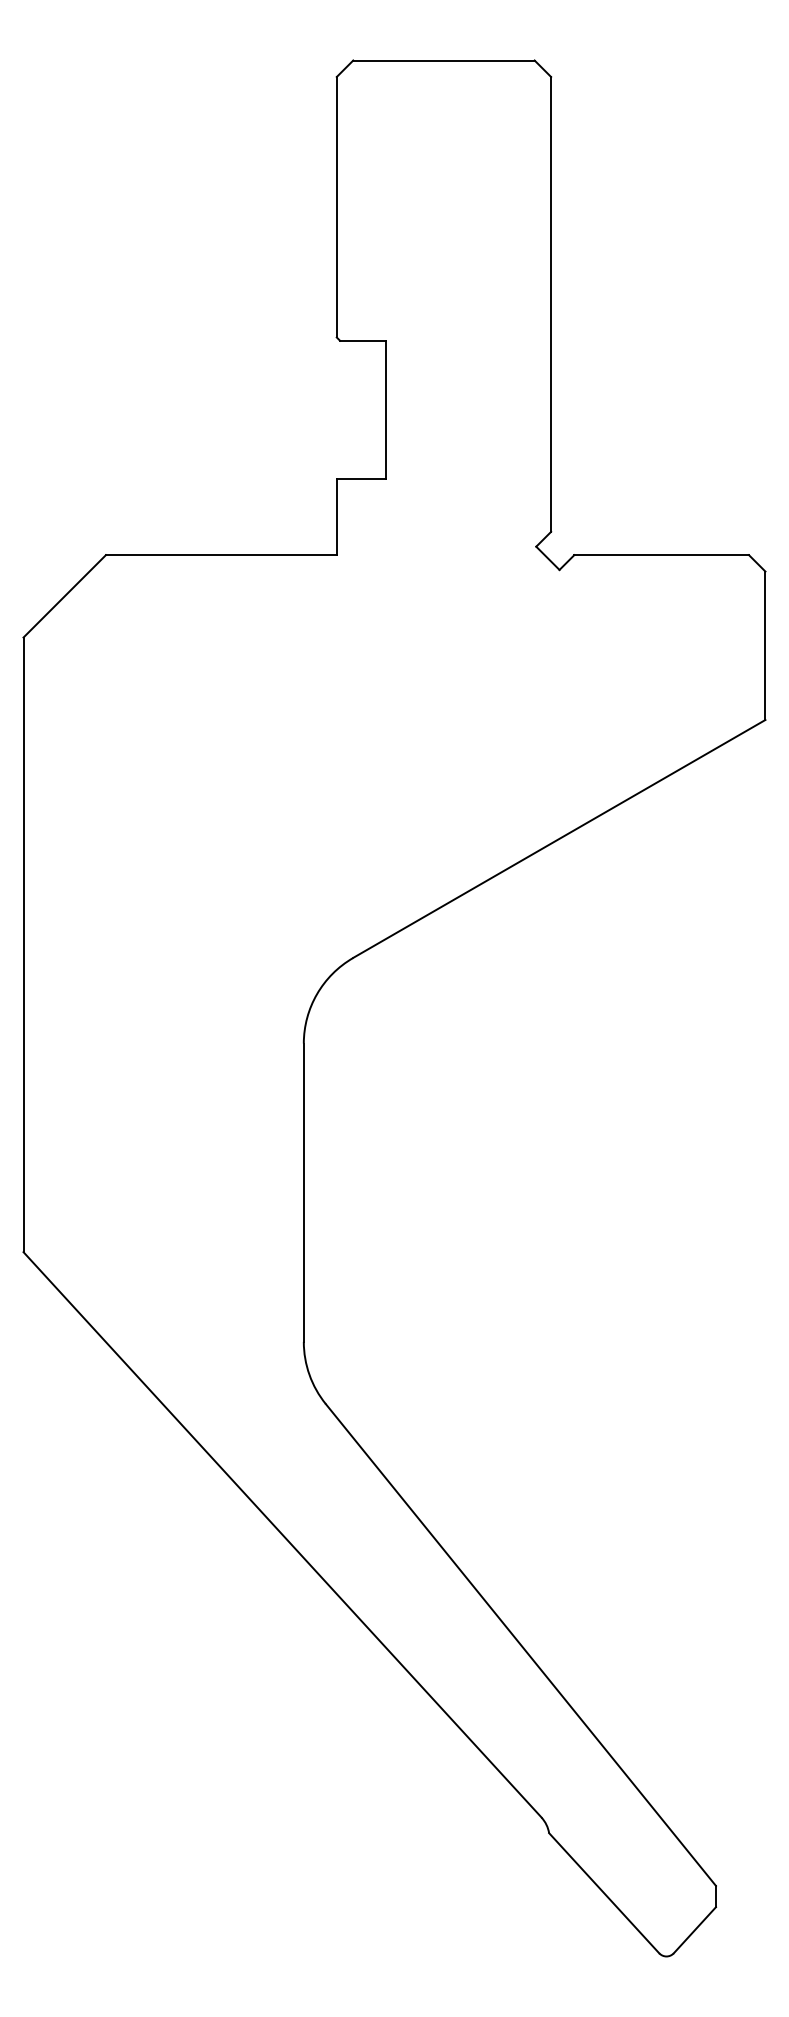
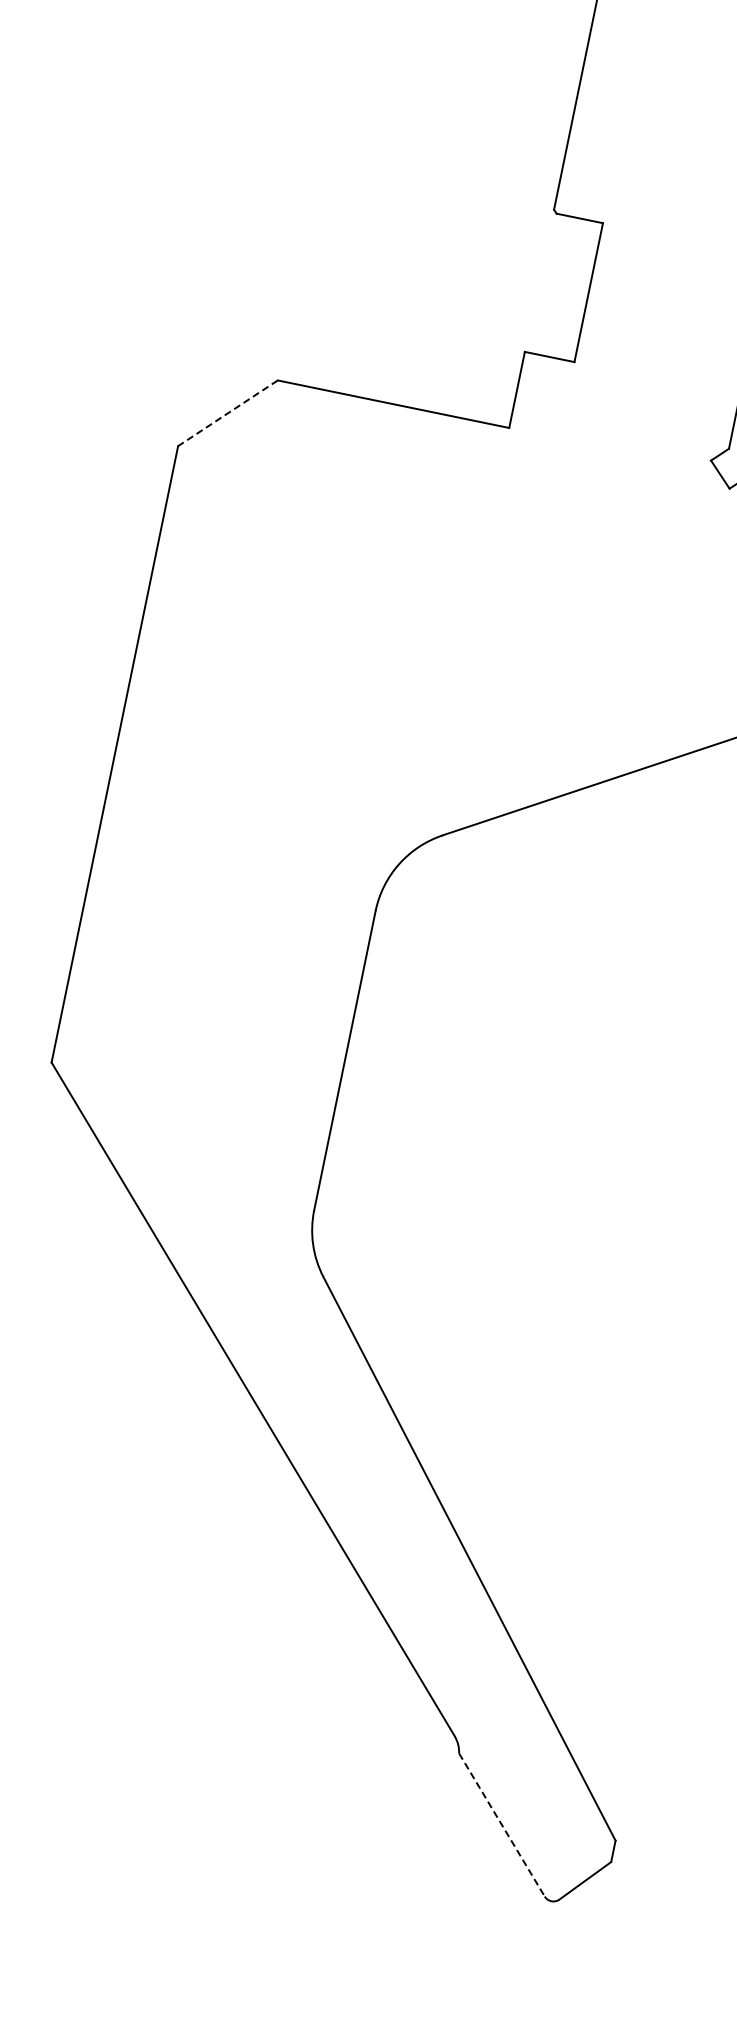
line: (64, 596) -> (227, 413), solid -> dashed
line: (604, 1893) -> (502, 1825), solid -> dashed

